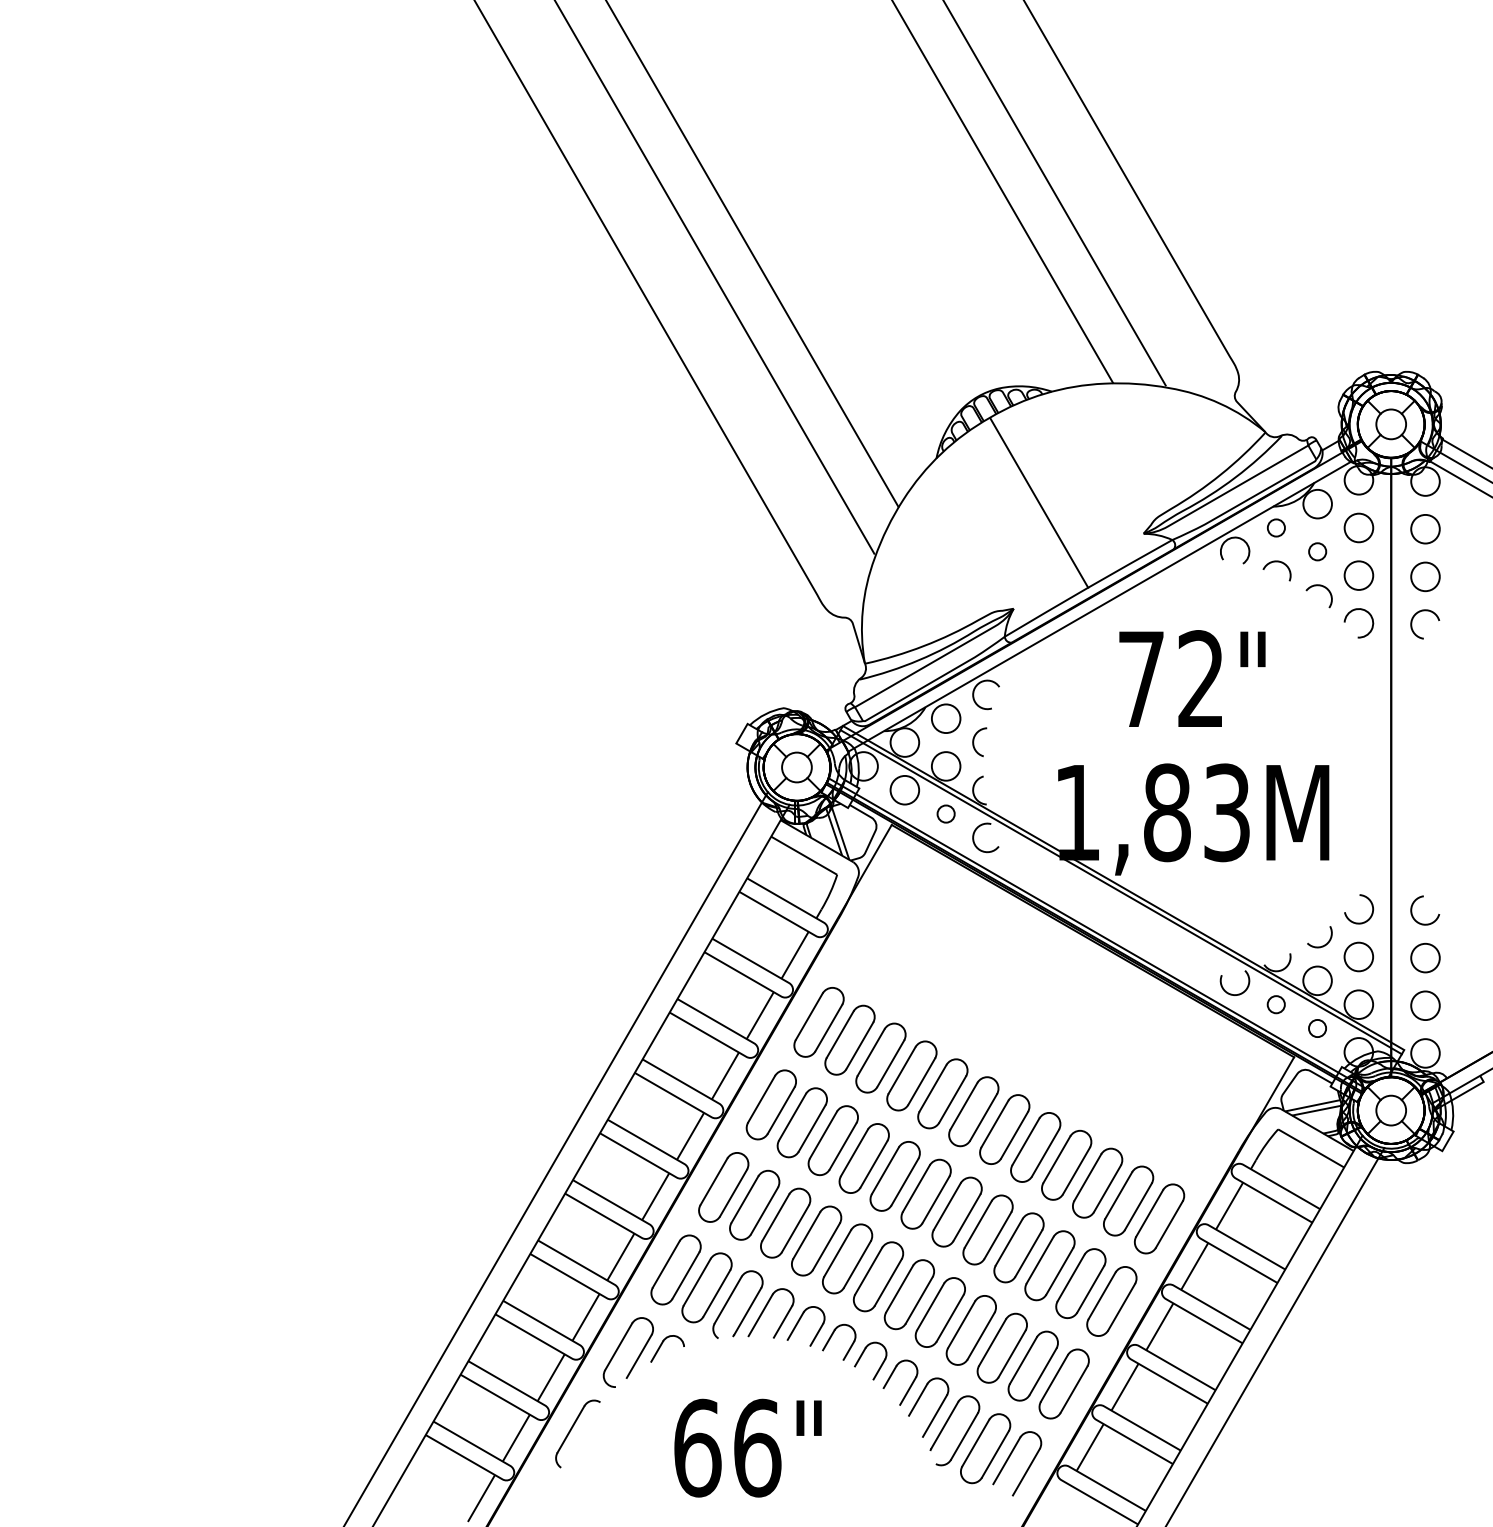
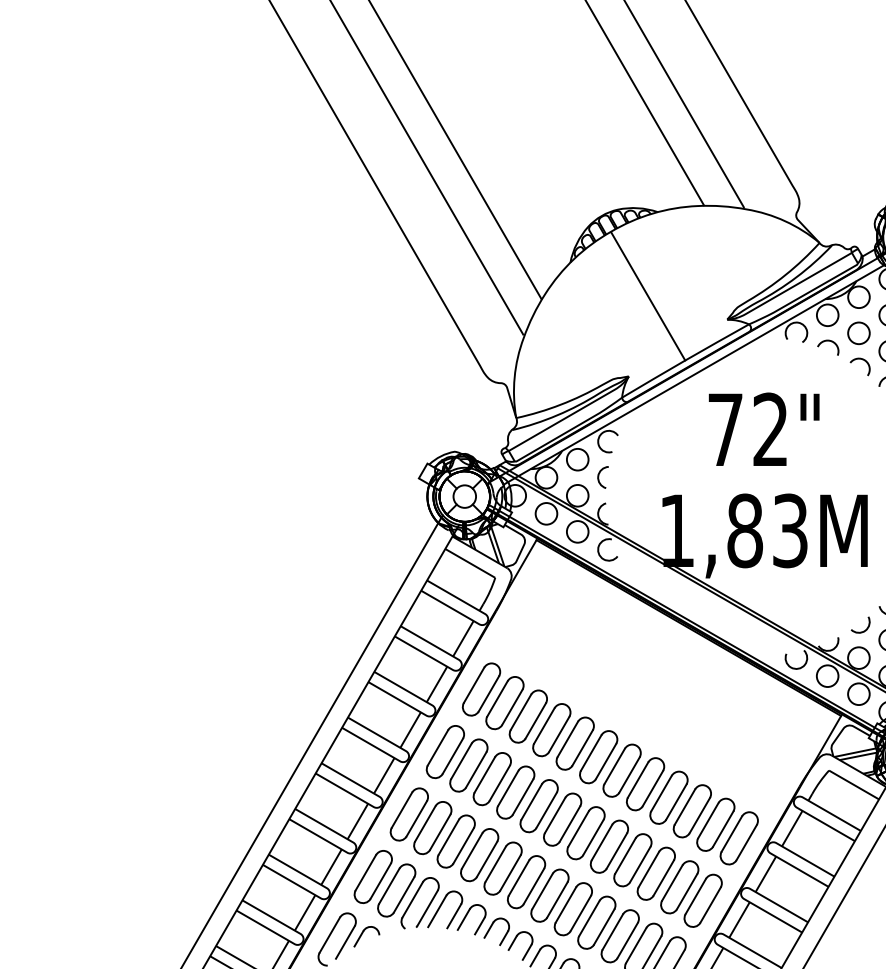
circle: (1276, 527) -> (827, 314), size x1.67
circle: (1317, 551) -> (858, 333), size x1.67
circle: (945, 813) -> (577, 531), size x1.67
circle: (1276, 1004) -> (827, 676), size x1.67
circle: (1317, 1028) -> (858, 694), size x1.67

